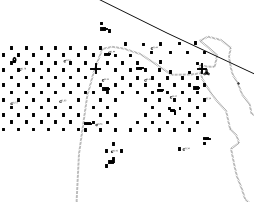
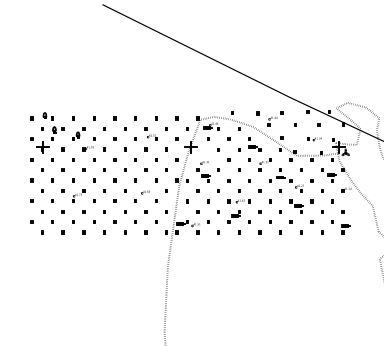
part: (105, 27) -> (204, 89), removed
part: (174, 111) -> (301, 206), size x1.43
part: (206, 141) -> (345, 229), moved
part: (184, 149) -> (314, 139), moved
part: (113, 154) -> (238, 206), moved

